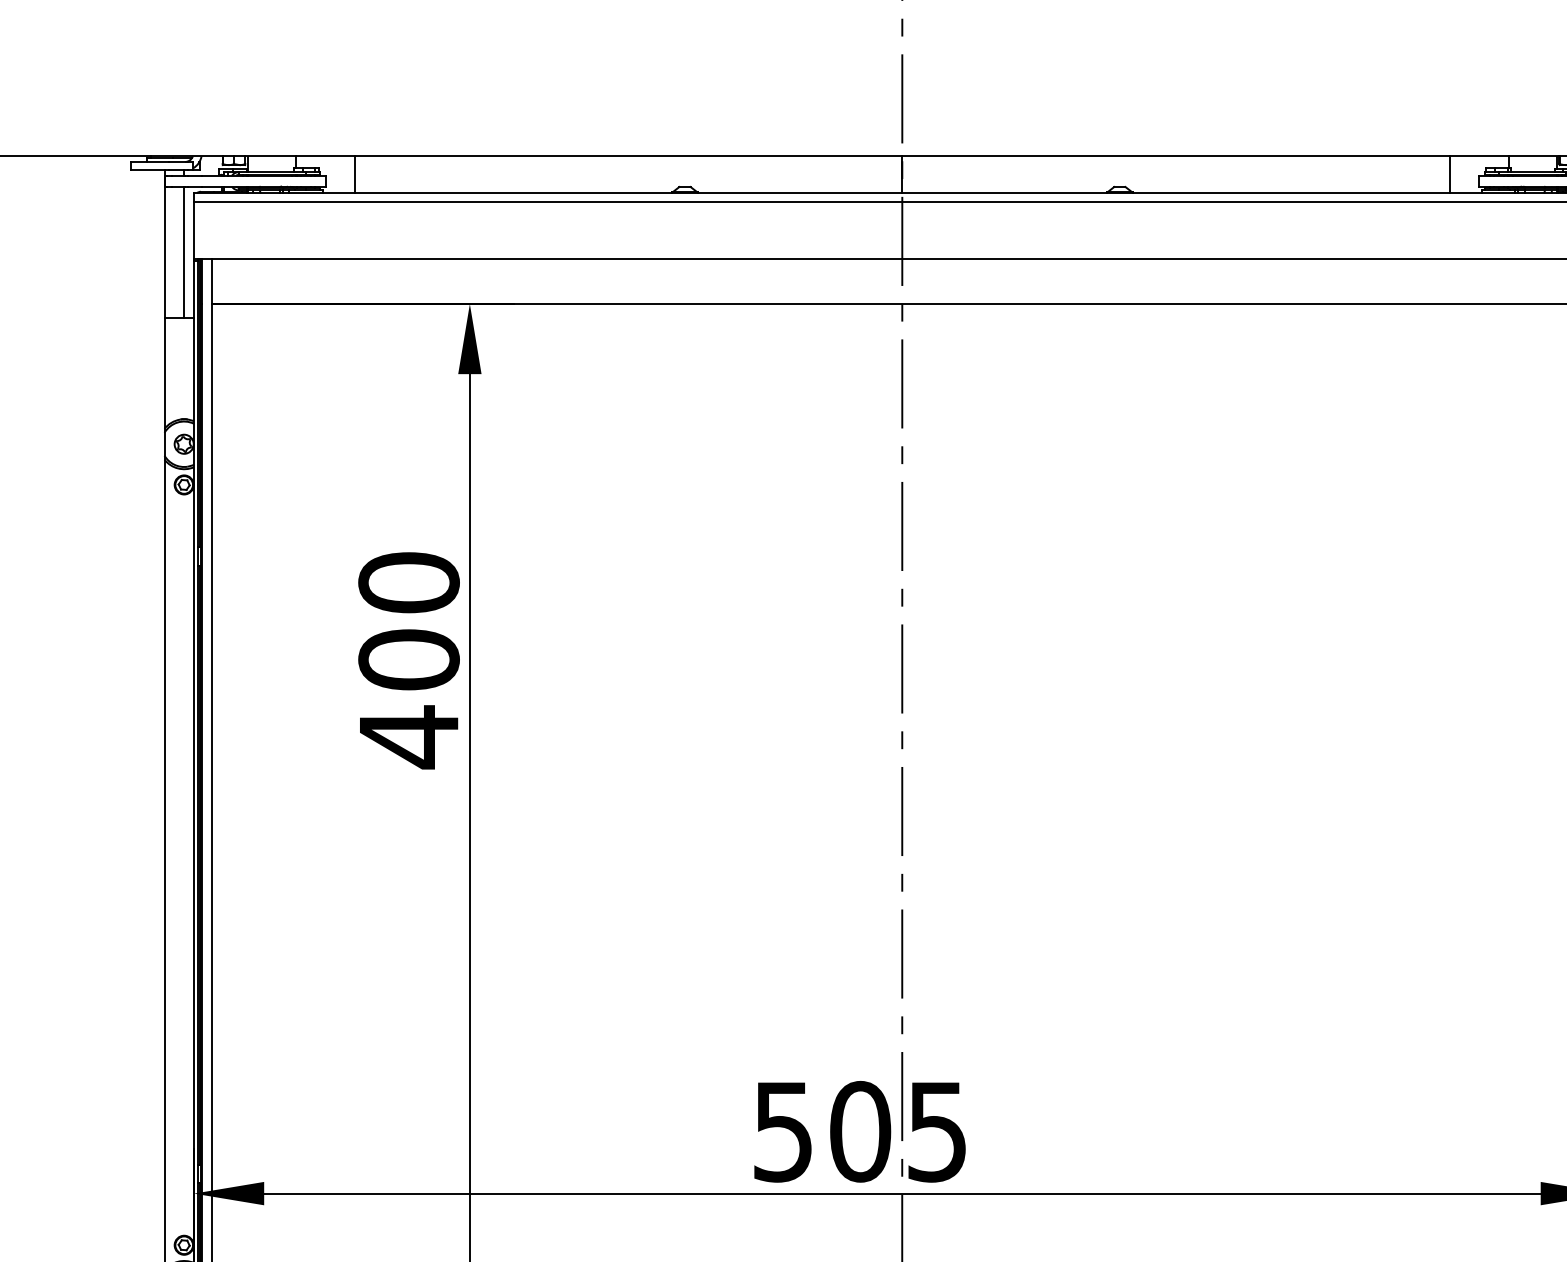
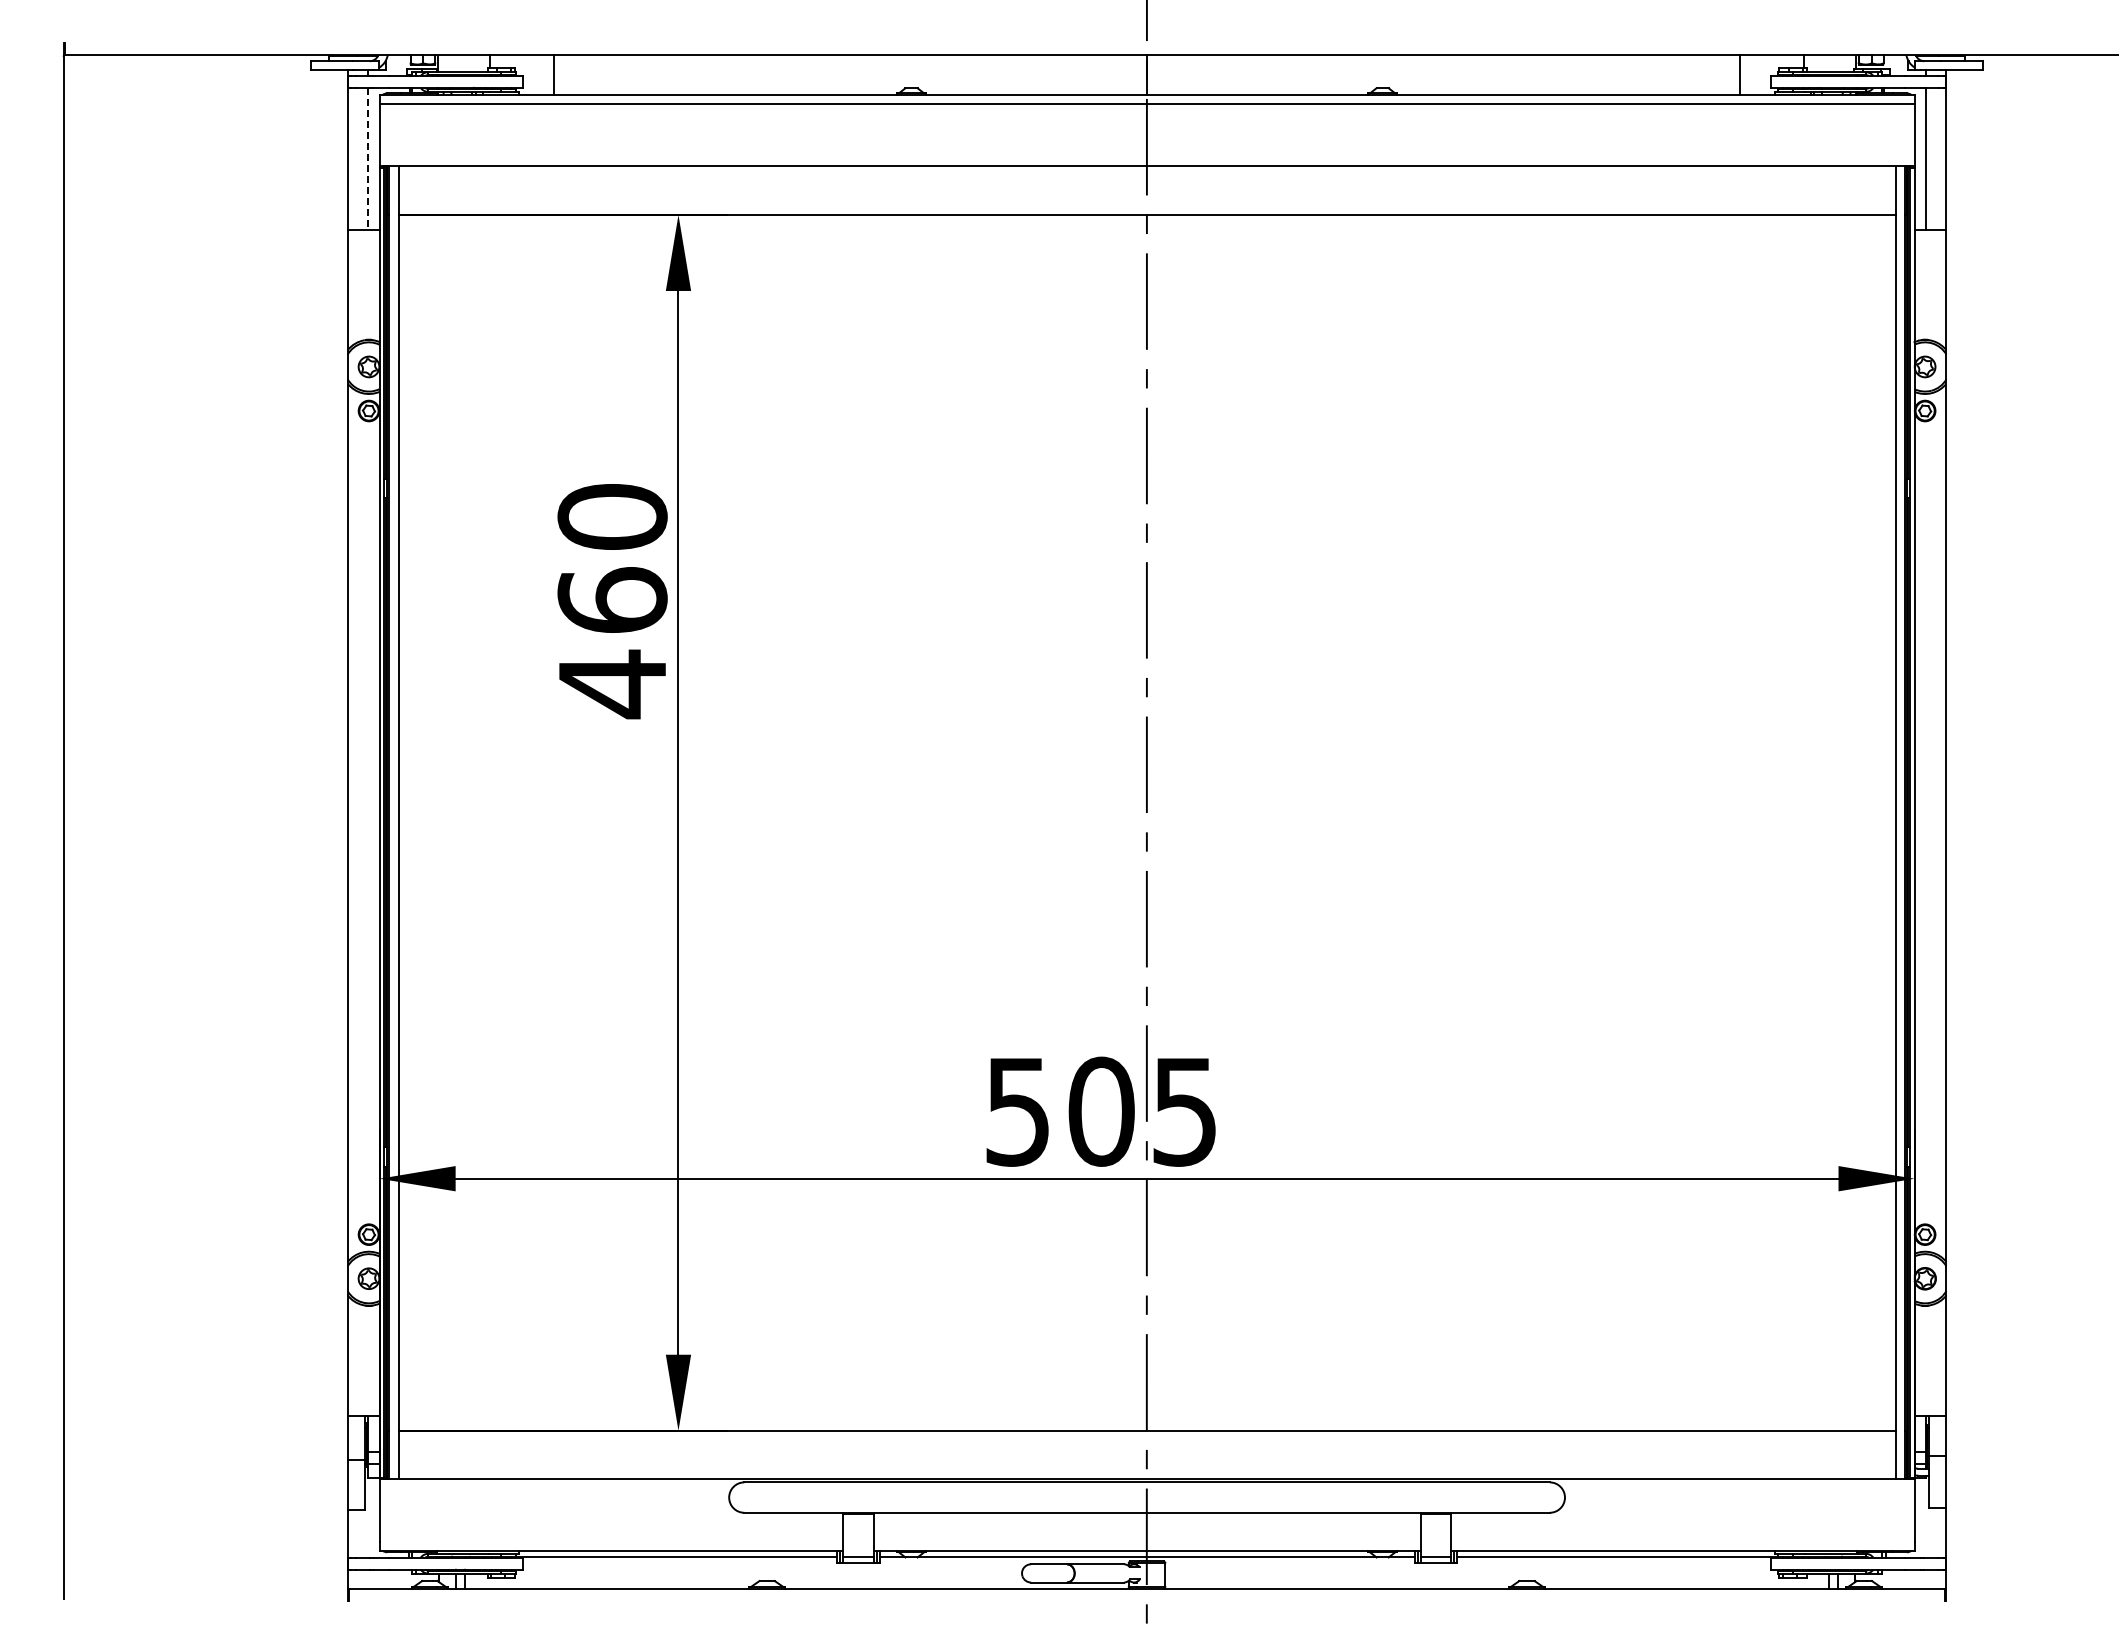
line: (183, 252) -> (368, 159), solid -> dashed
text: (408, 659) -> (612, 600), 400 -> 460

